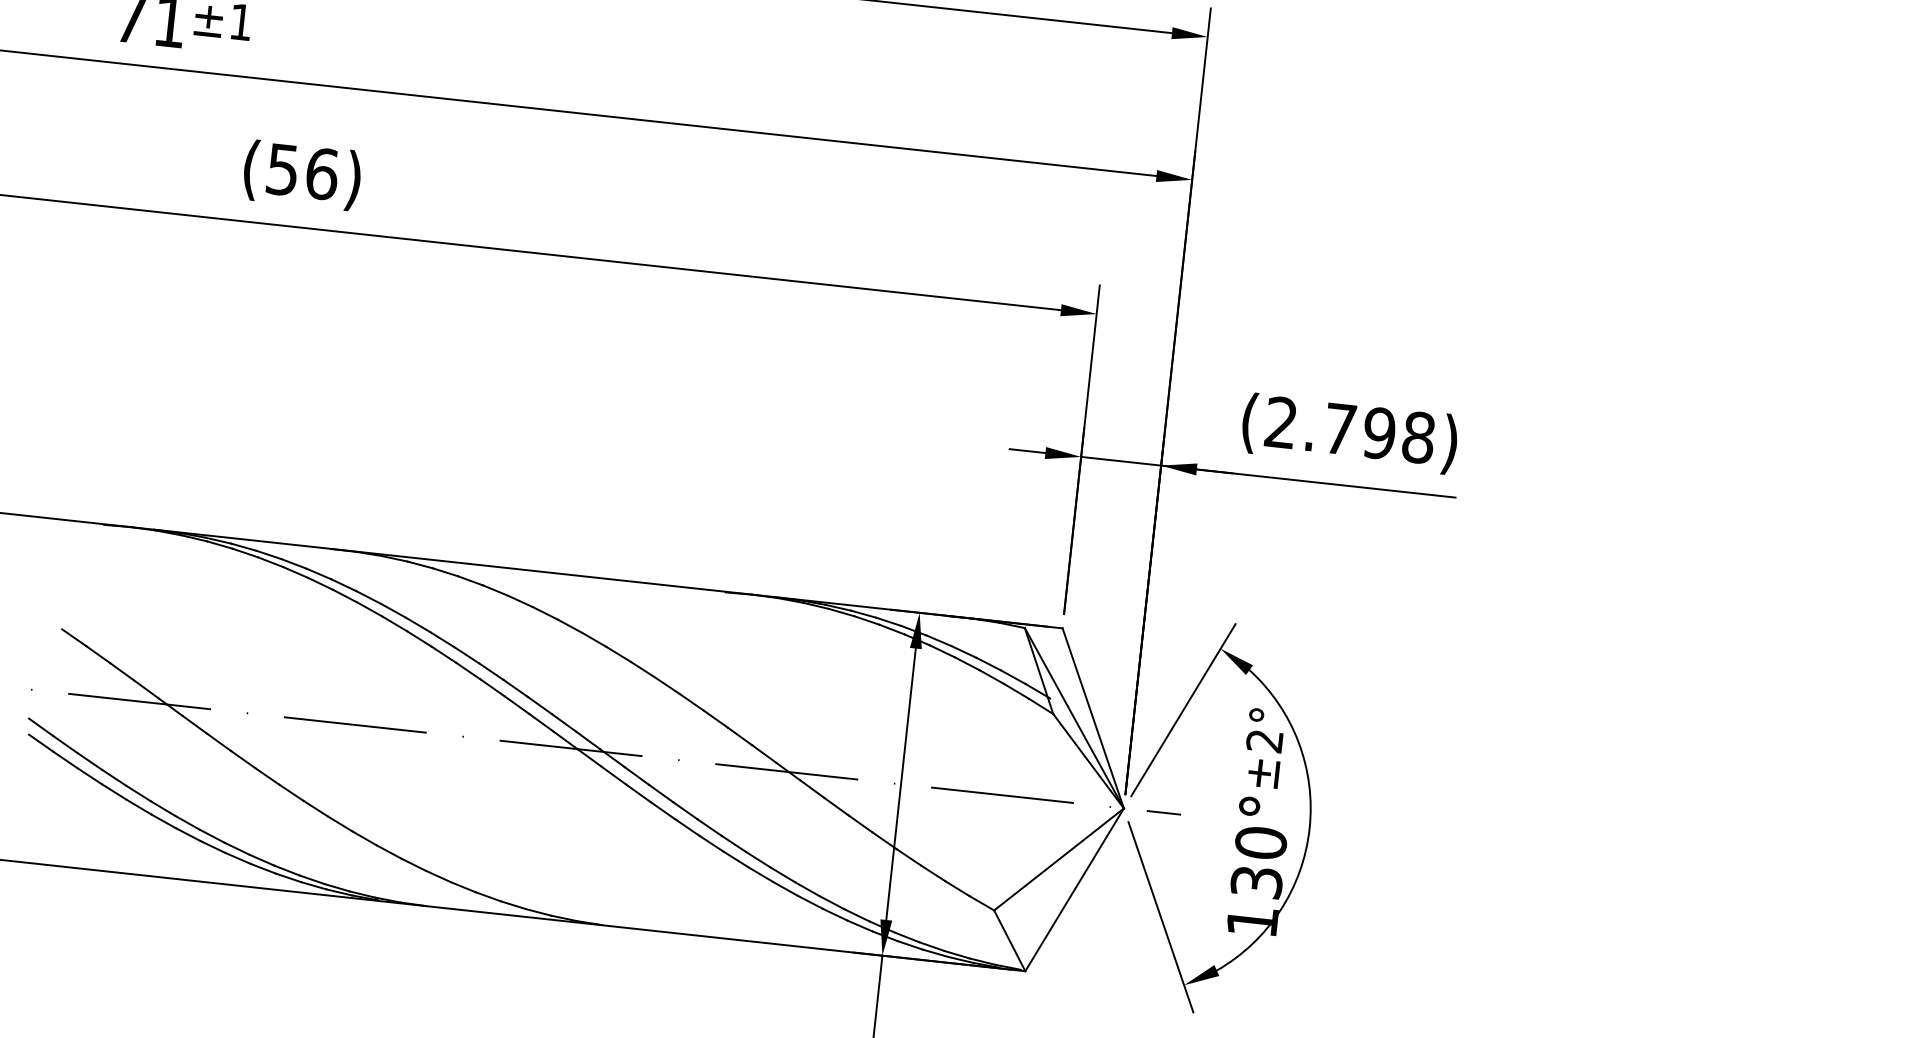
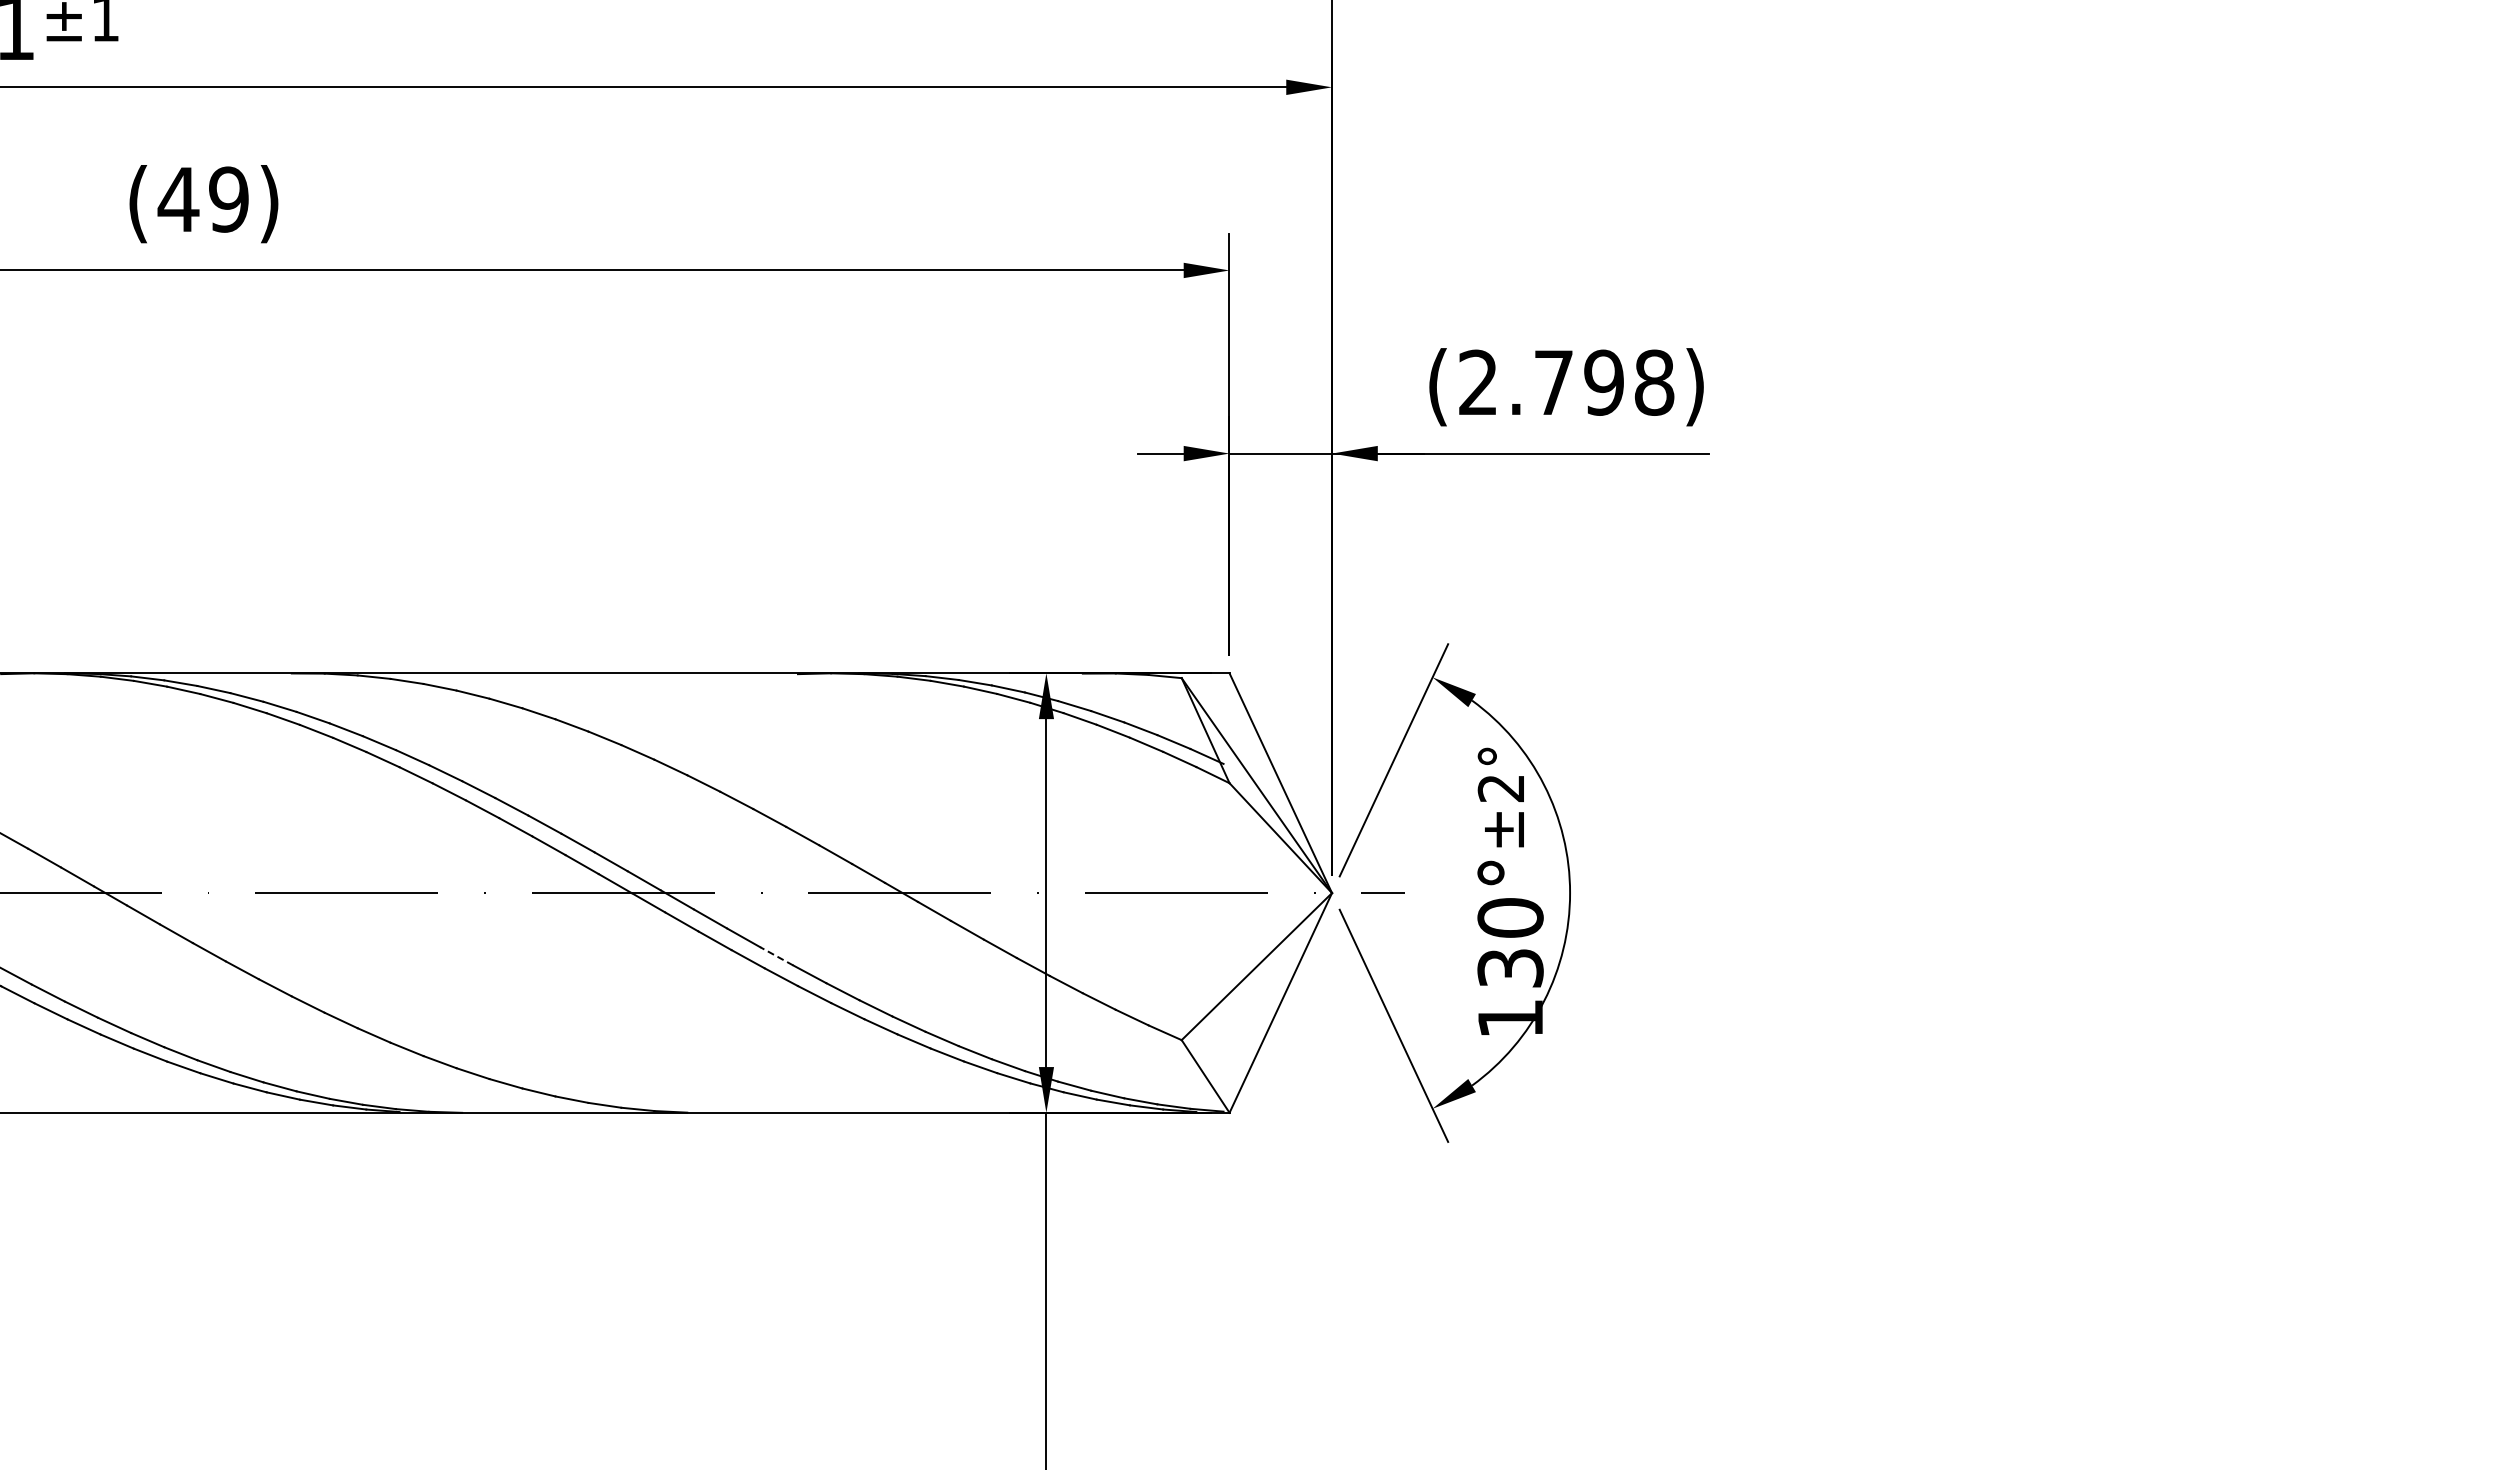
text: (302, 171) -> (203, 199), (56) -> (49)
line: (685, 810) -> (776, 956), solid -> dashed

